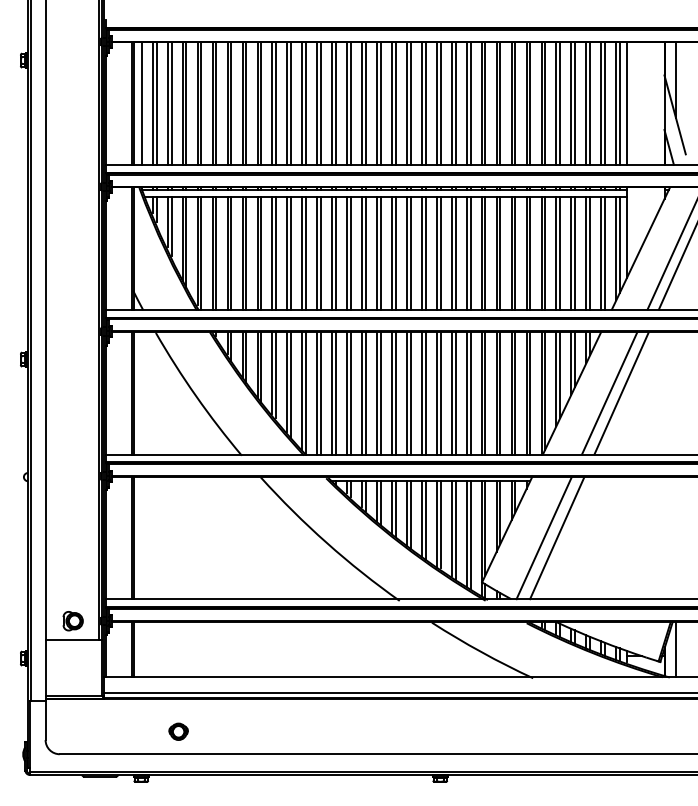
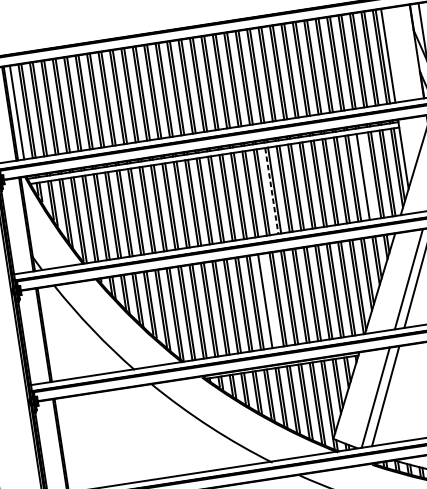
line: (575, 253) -> (366, 176), removed
line: (451, 254) -> (271, 191), solid -> dashed
line: (425, 393) -> (268, 301), removed

